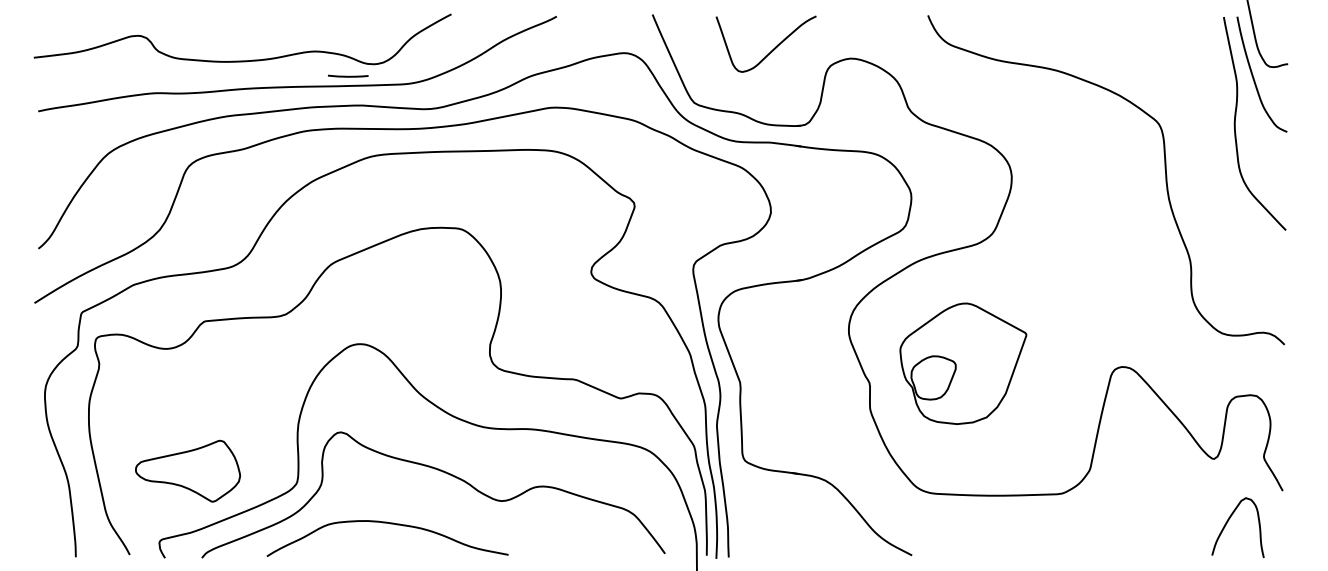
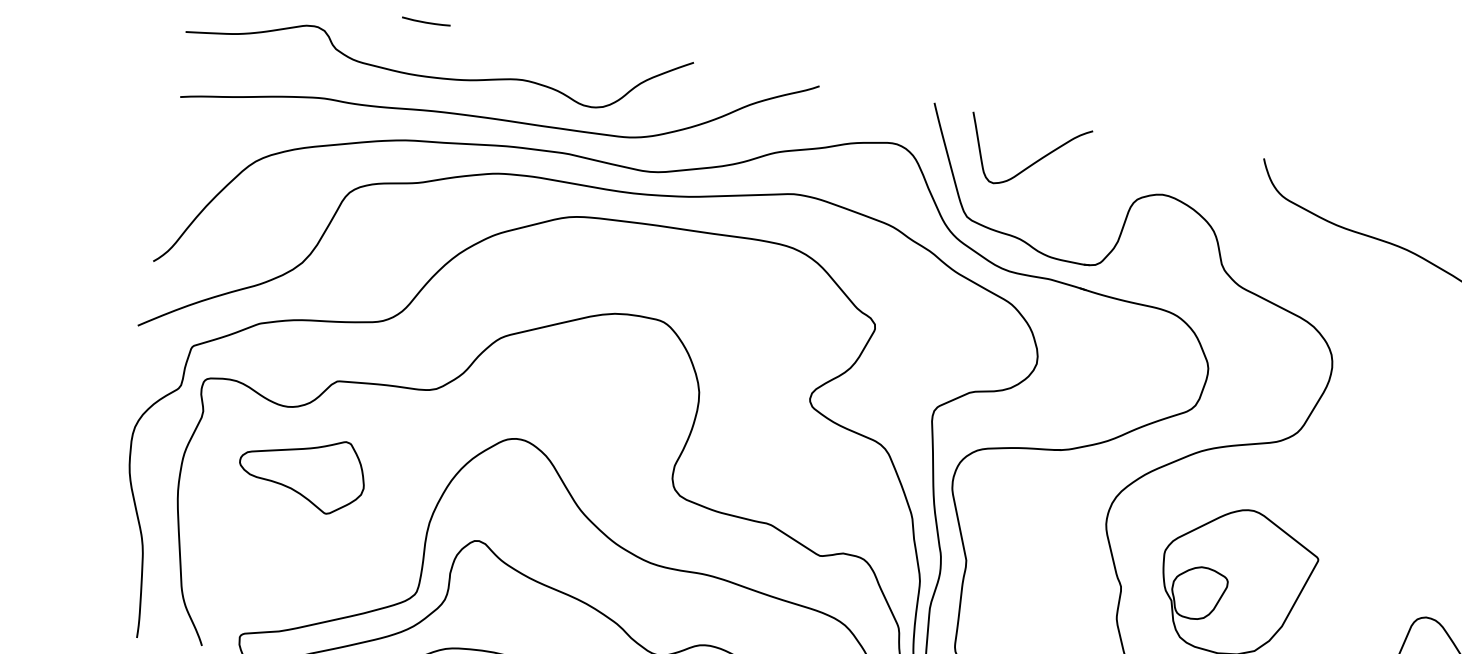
curve: (772, 49) -> (1033, 162), moved
line: (348, 75) -> (426, 21), moved
part: (187, 470) -> (301, 471), moved

